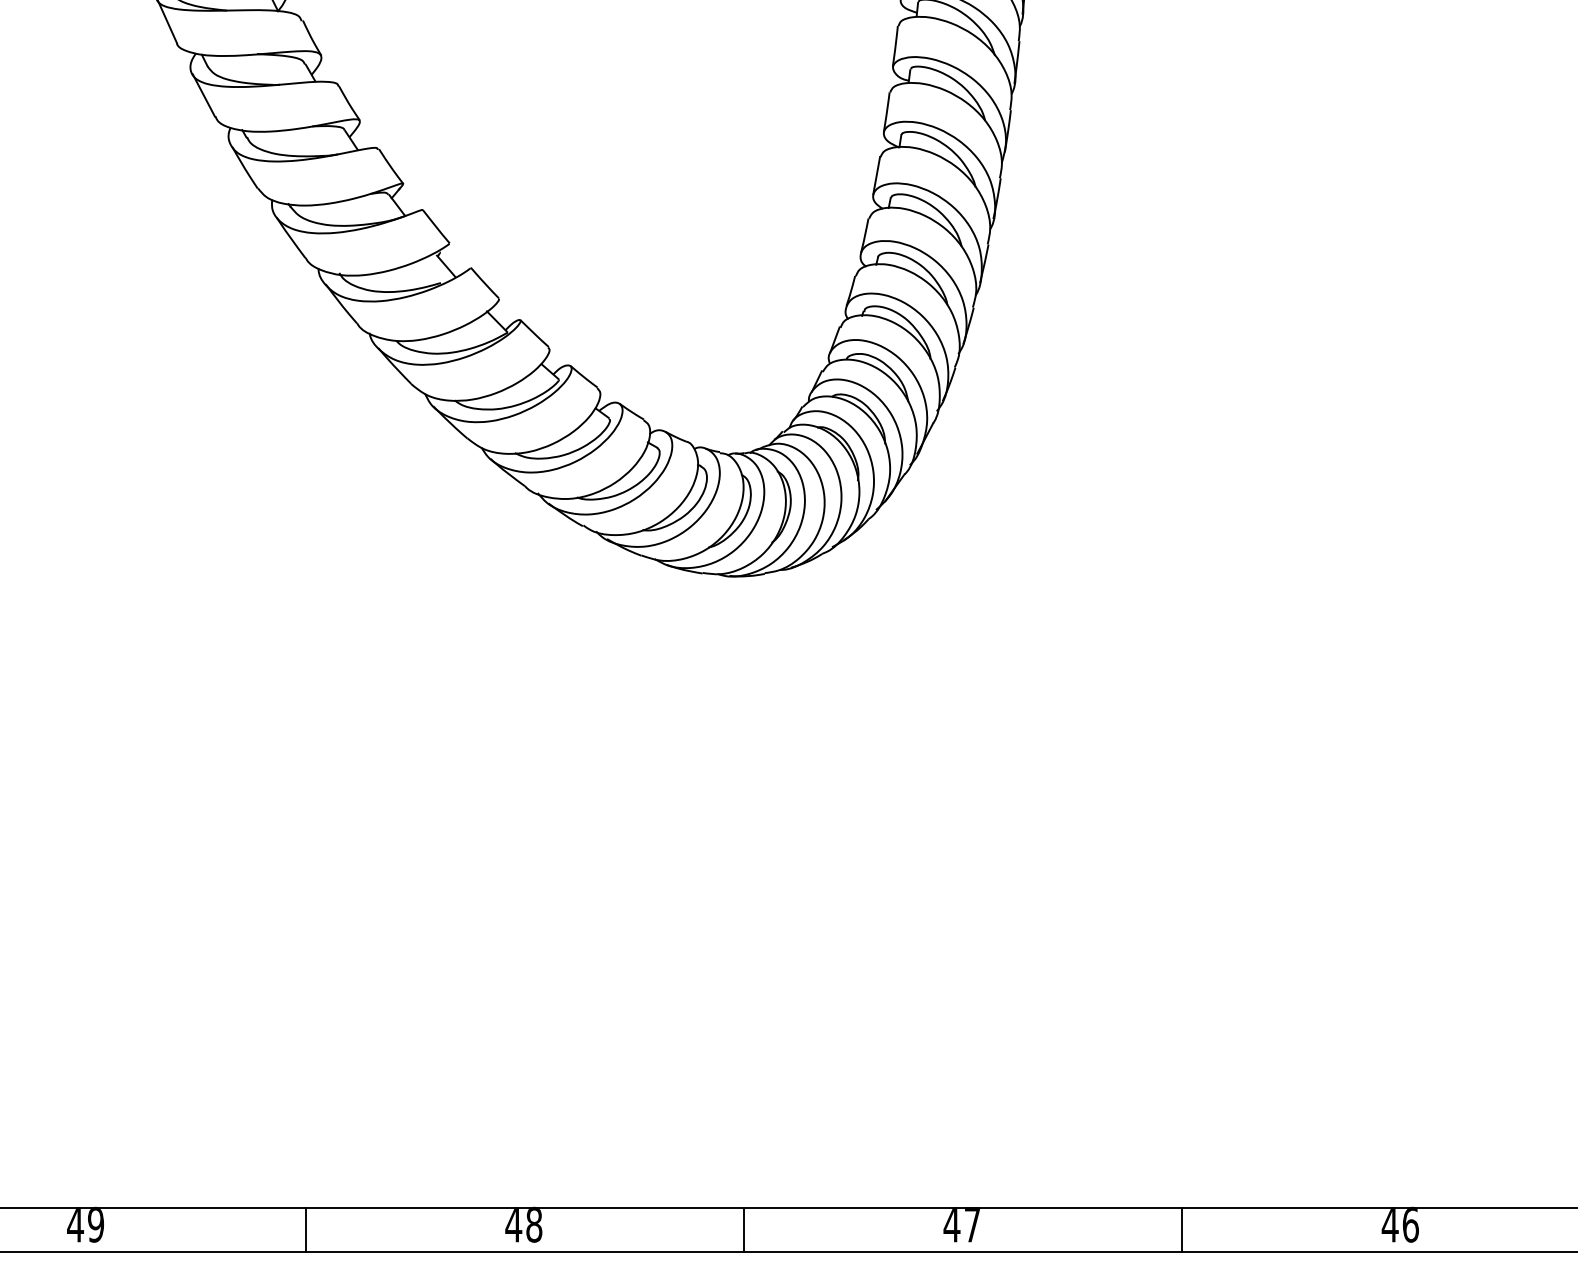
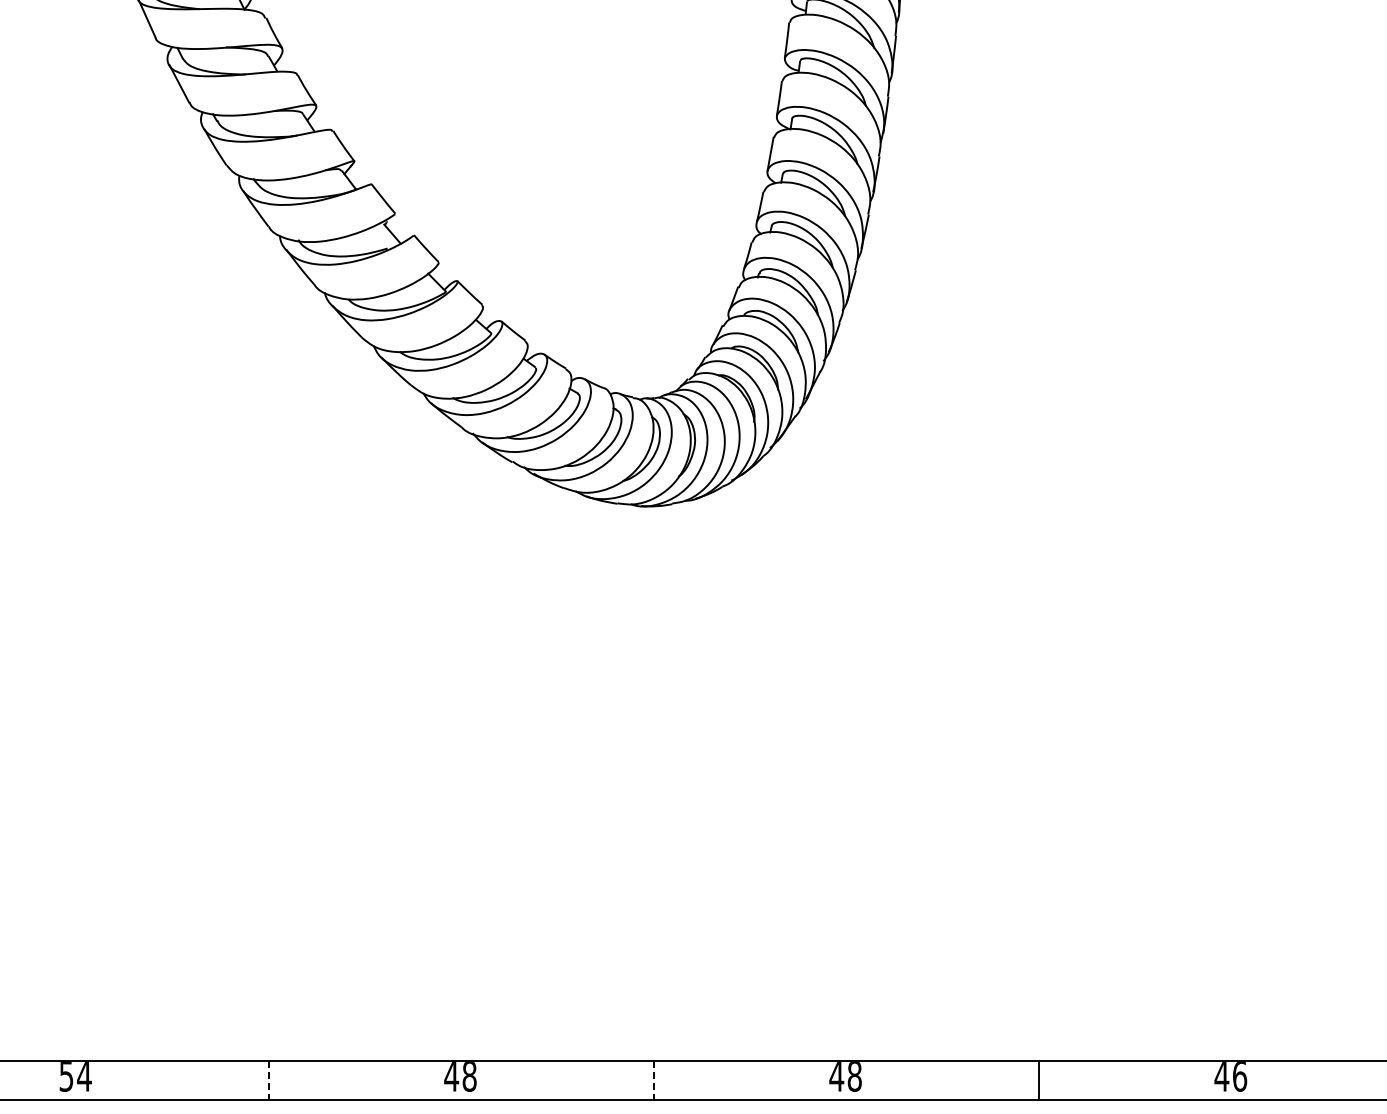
text: (85, 1225) -> (75, 1076), 49 -> 54
text: (972, 1225) -> (854, 1076), 47 -> 48
line: (305, 1230) -> (268, 1081), solid -> dashed
line: (743, 1230) -> (653, 1081), solid -> dashed

